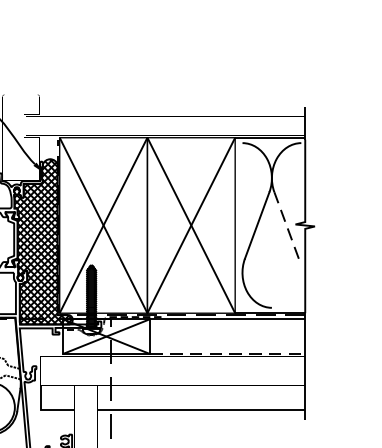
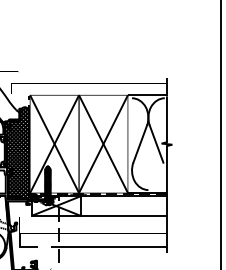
line: (286, 226) -> (156, 144), dashed -> solid
line: (229, 353) -> (124, 215), dashed -> solid

